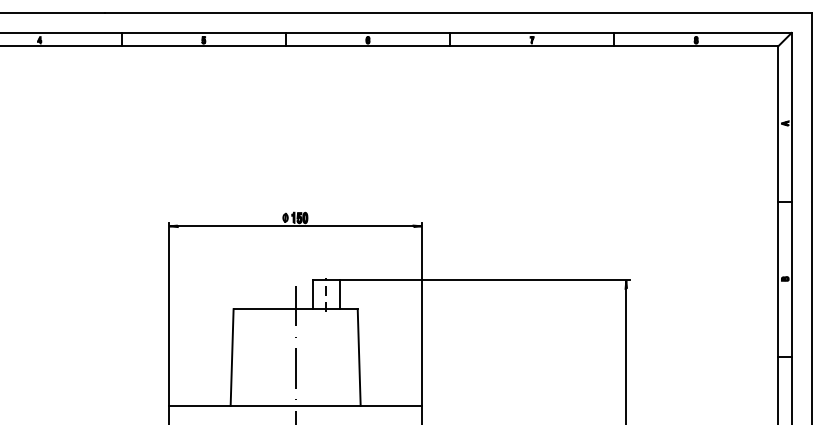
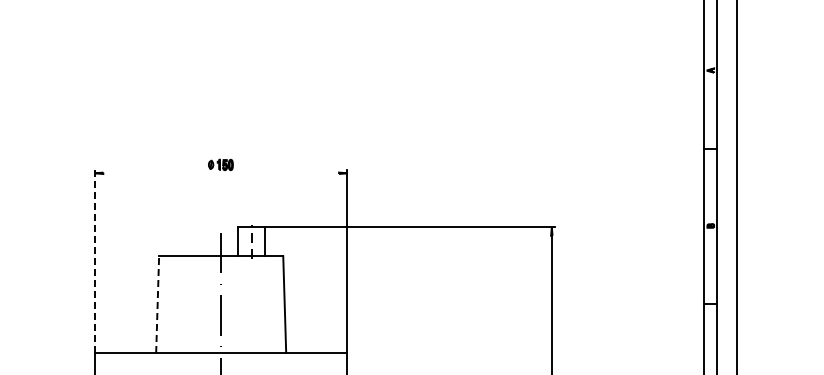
line: (295, 226) -> (221, 173), removed
line: (169, 314) -> (95, 261), solid -> dashed
line: (232, 357) -> (158, 304), solid -> dashed

